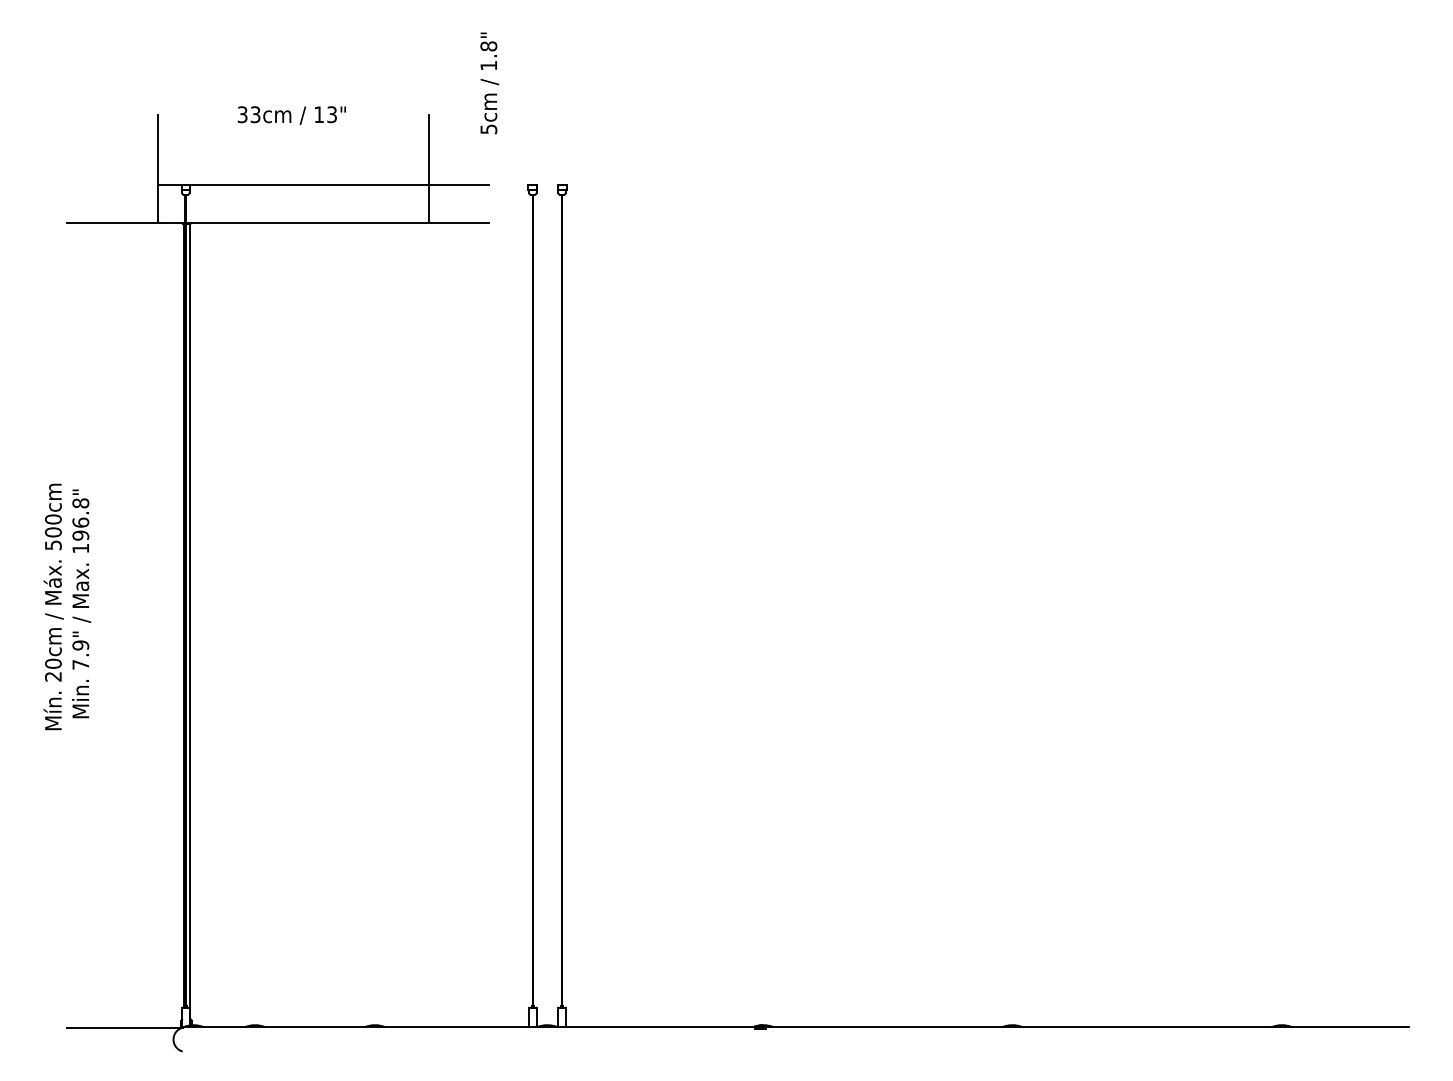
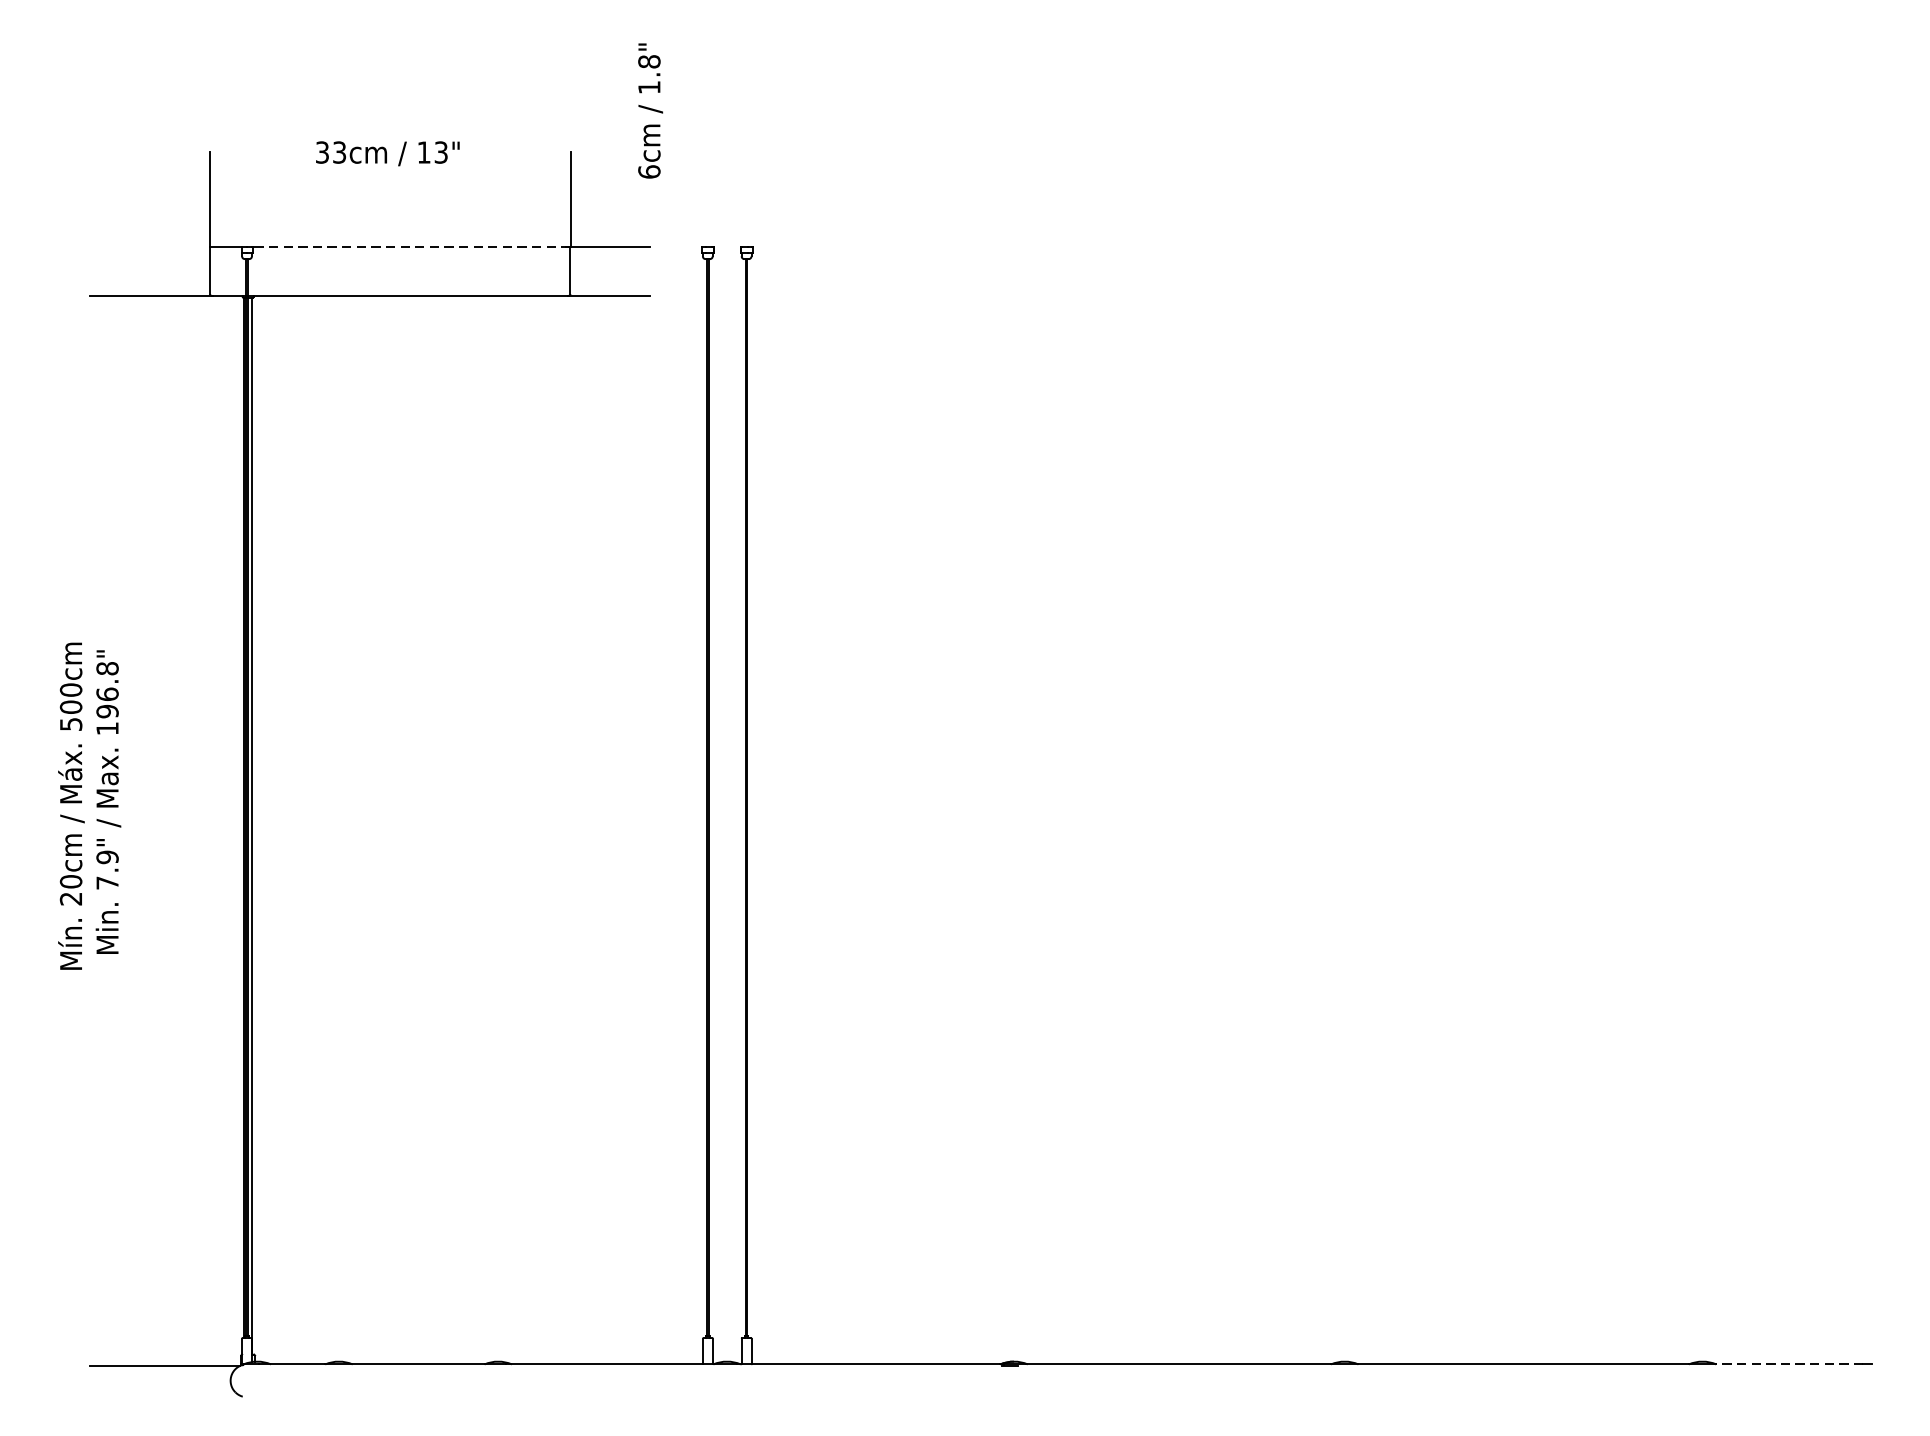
text: (488, 129) -> (648, 172), 5cm -> 6cm
line: (309, 185) -> (411, 246), solid -> dashed
line: (1346, 1027) -> (1788, 1364), solid -> dashed

